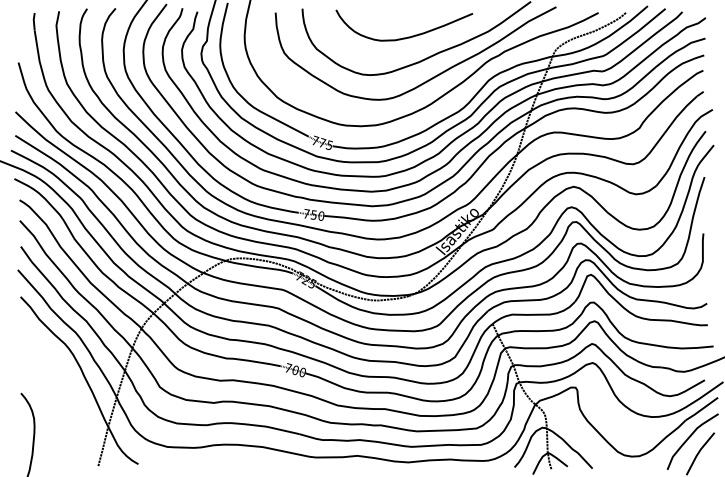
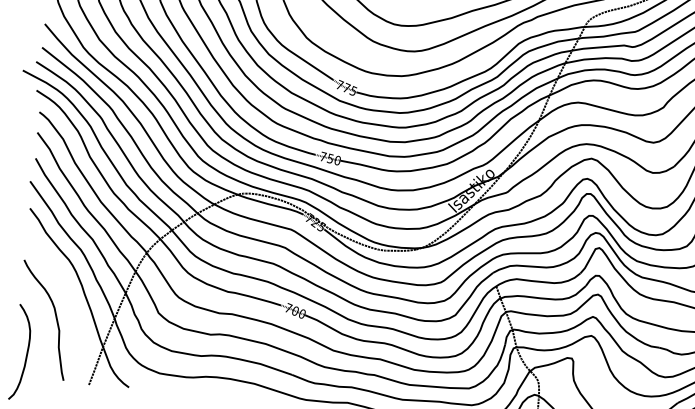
curve: (57, 402) -> (55, 317), added

